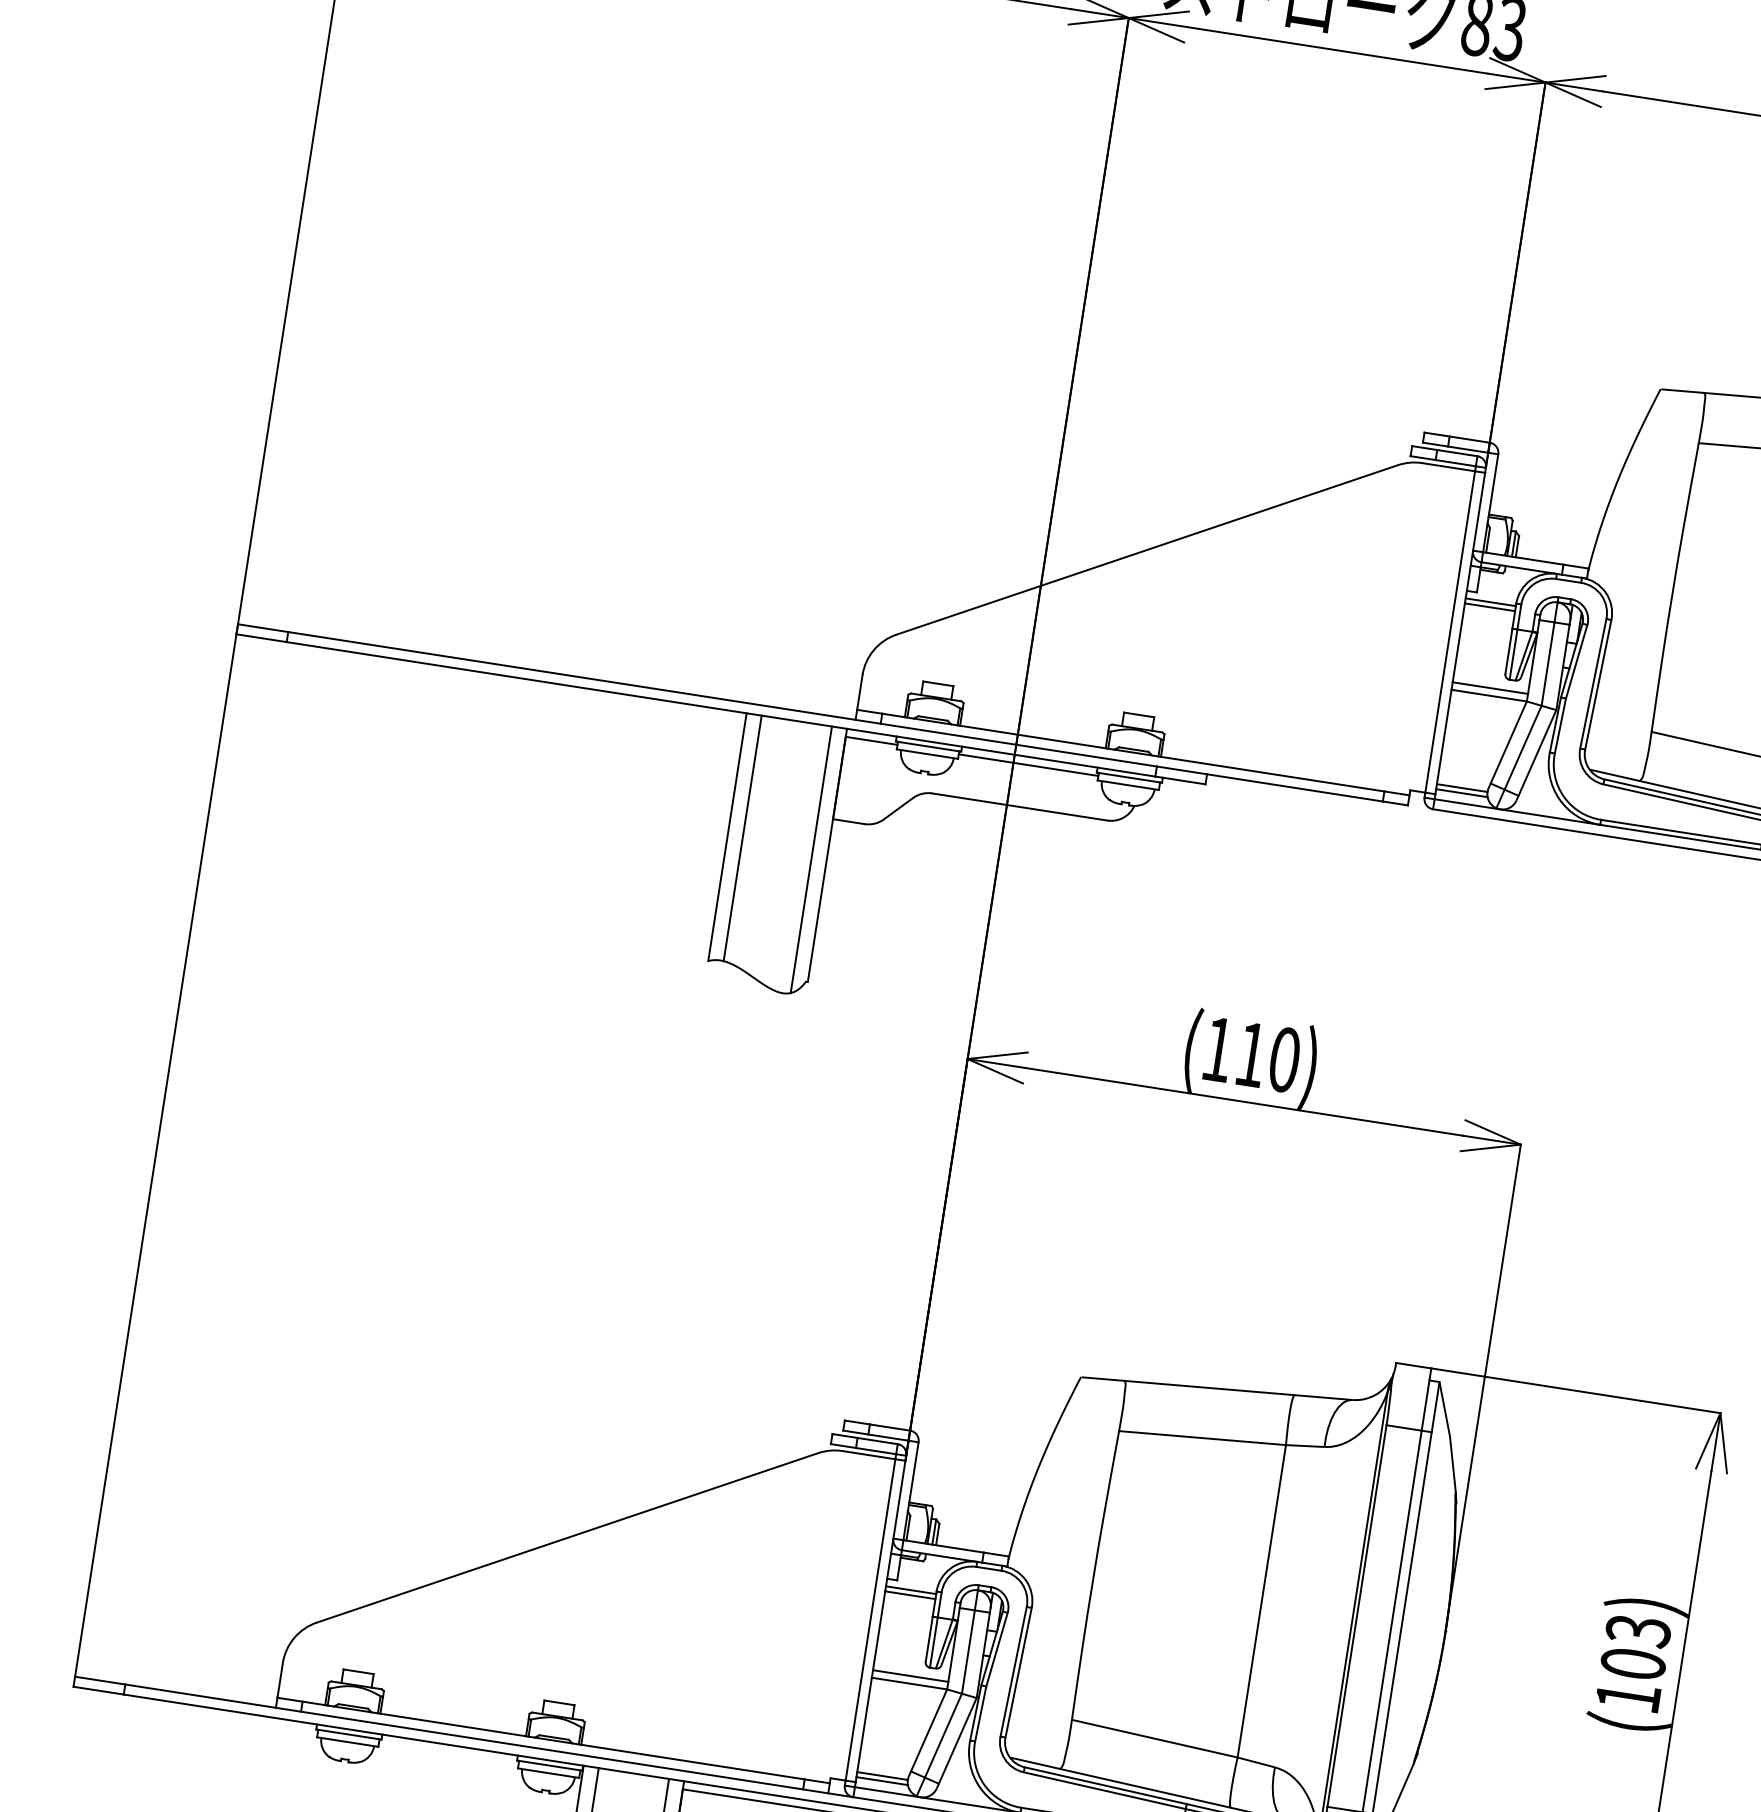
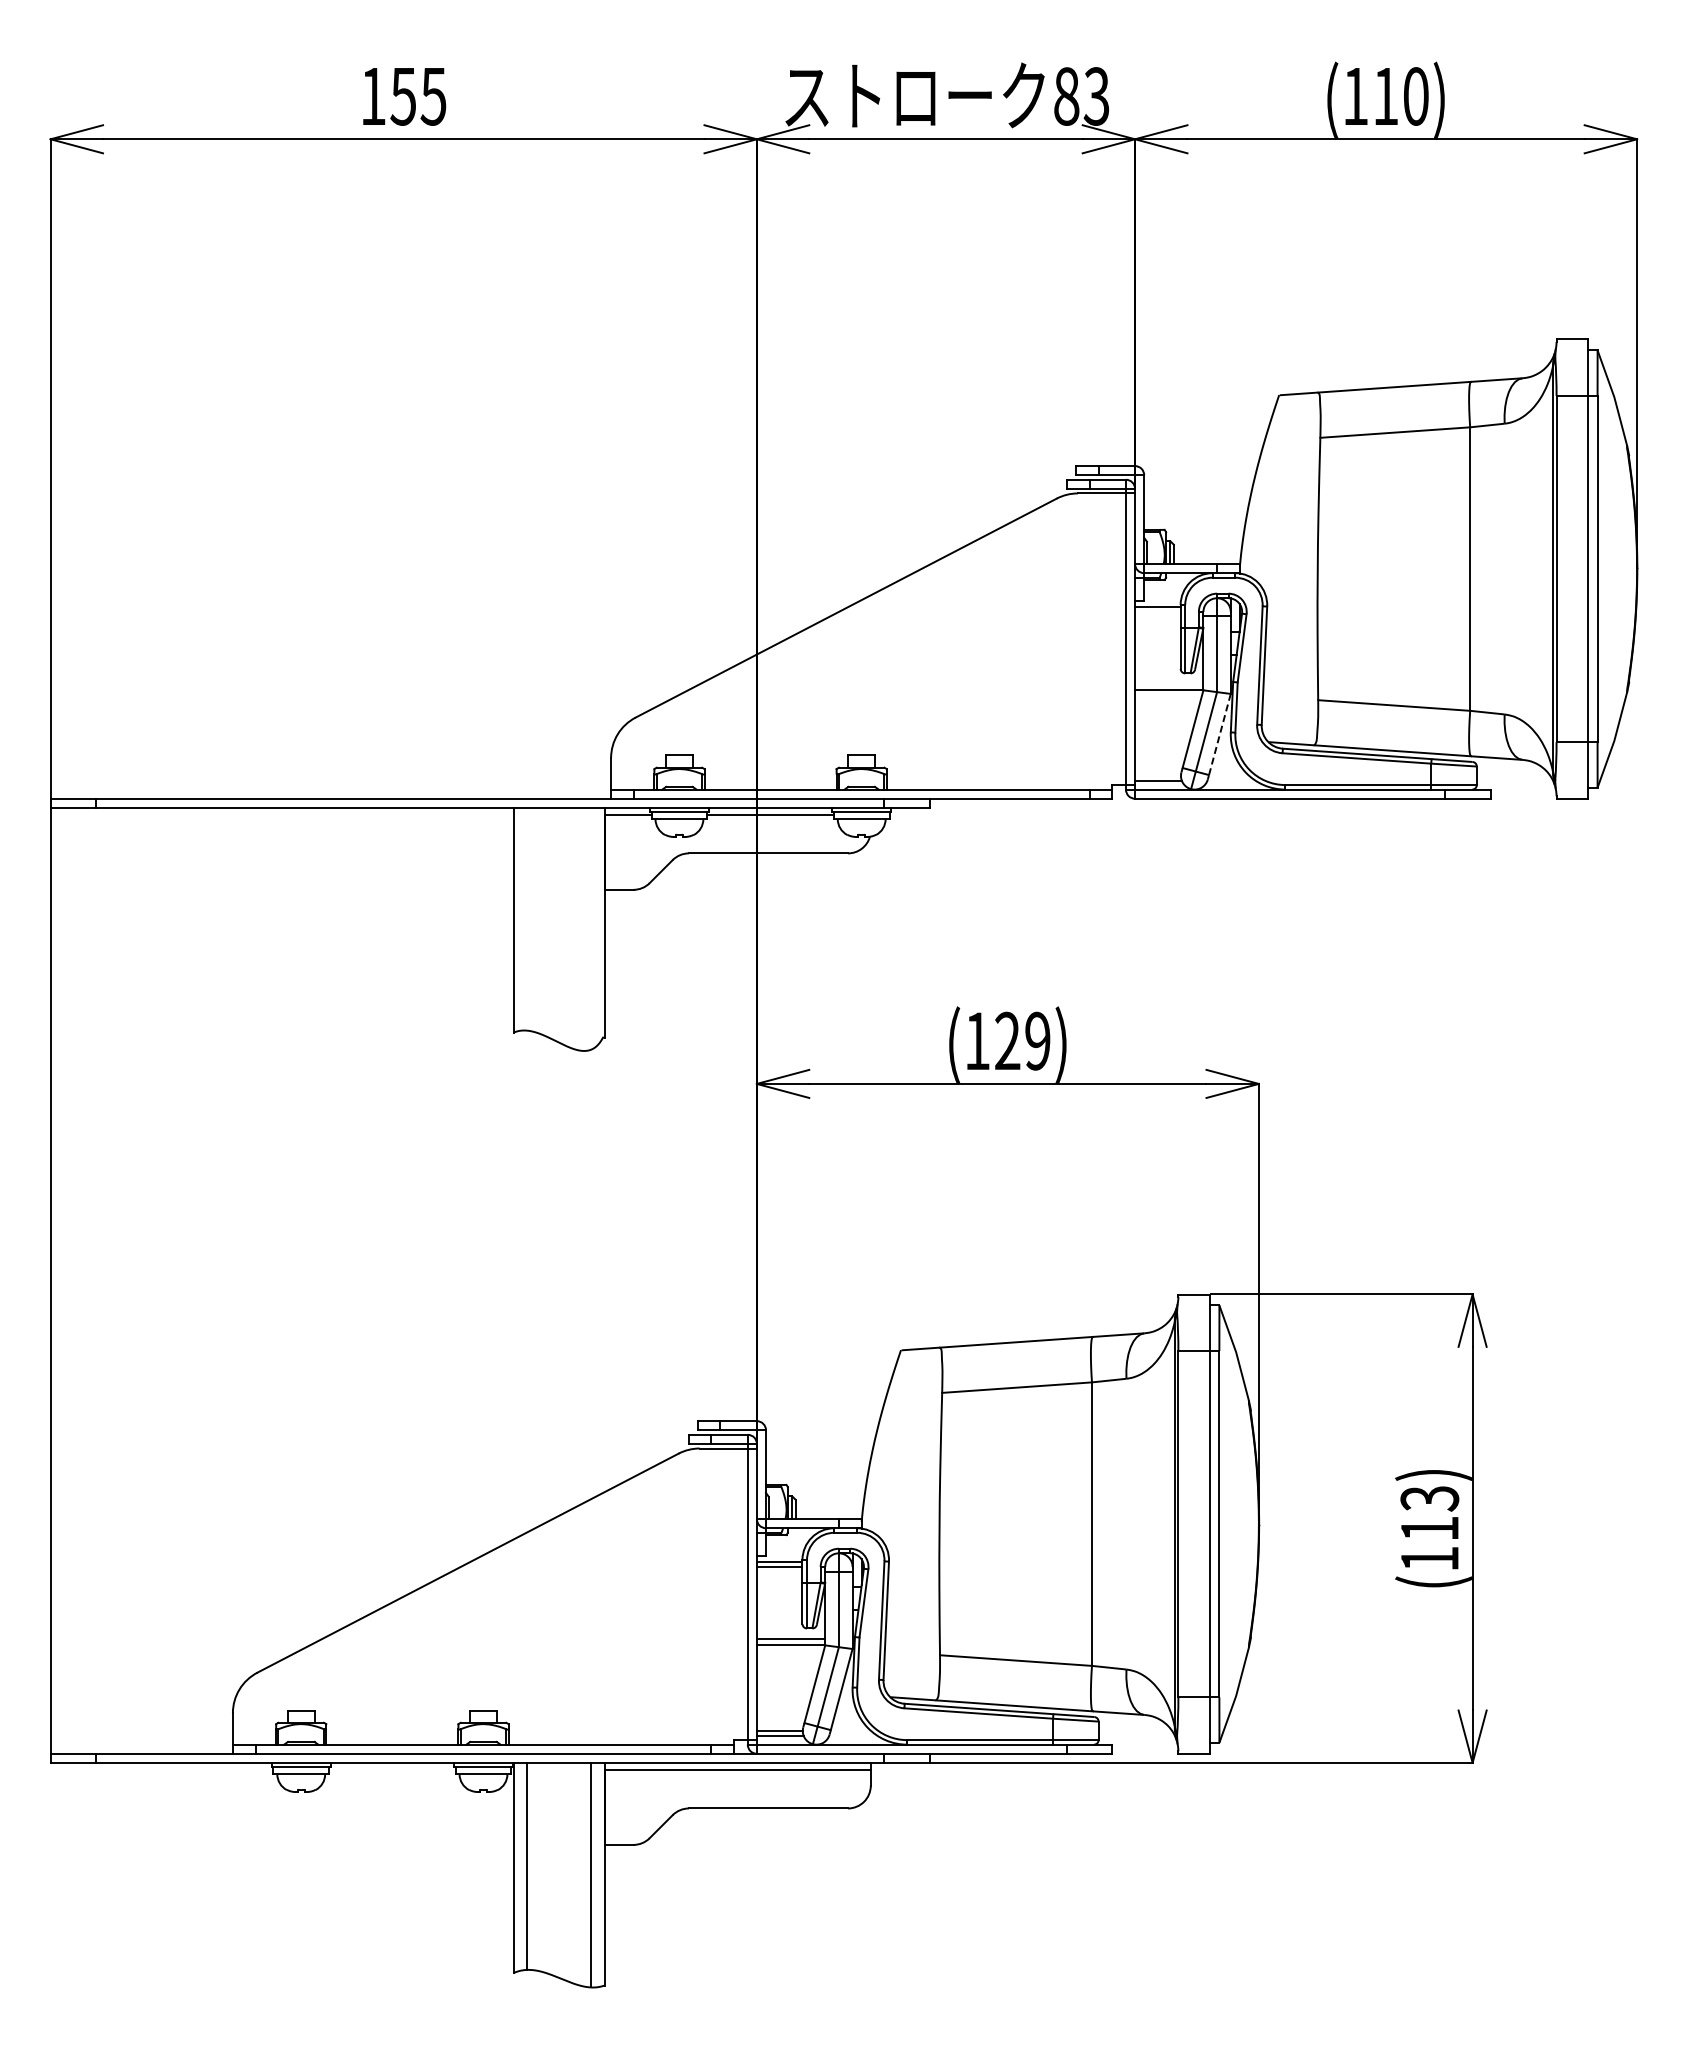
line: (1489, 606) -> (1157, 611), removed
line: (1490, 688) -> (1169, 683), removed
line: (1537, 752) -> (1219, 734), solid -> dashed
line: (1461, 787) -> (1157, 775), removed
line: (743, 837) -> (527, 918), removed
line: (811, 859) -> (591, 928), removed
text: (1267, 1056) -> (1022, 1040), (110) -> (129)
text: (1632, 1663) -> (1429, 1528), (103) -> (113)

